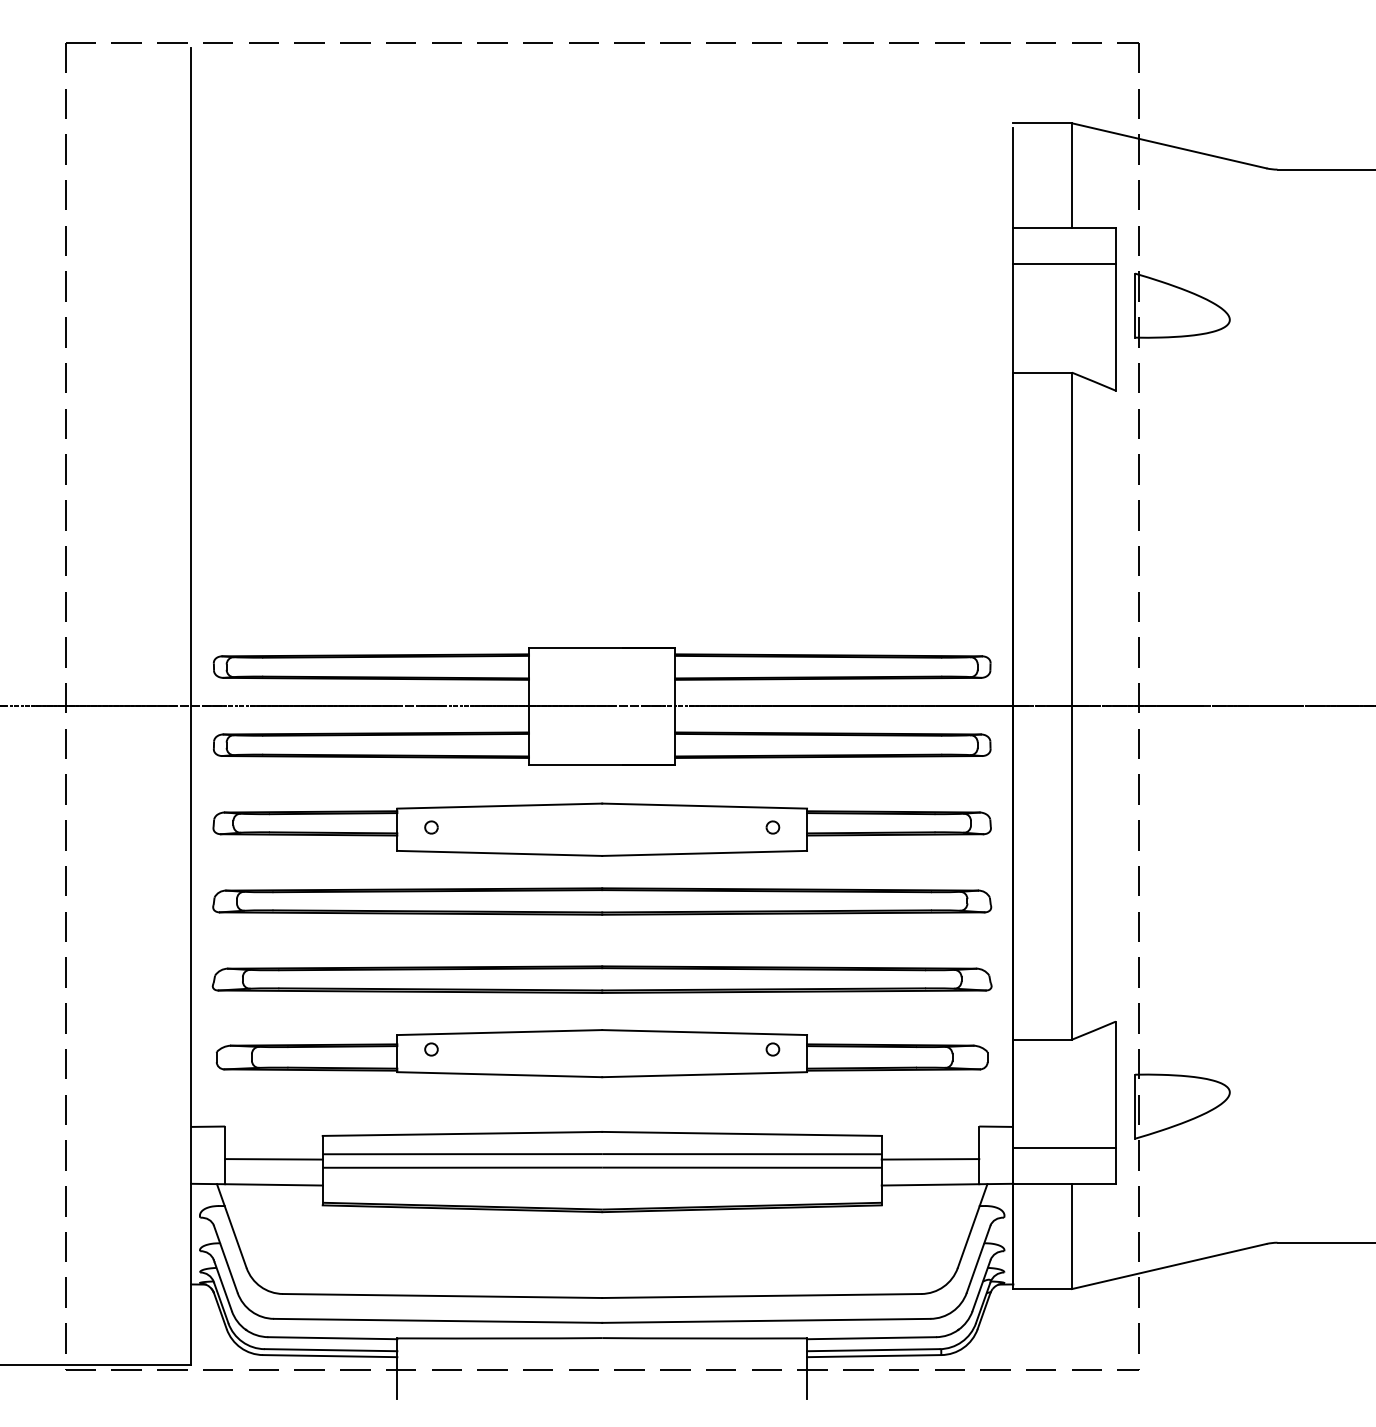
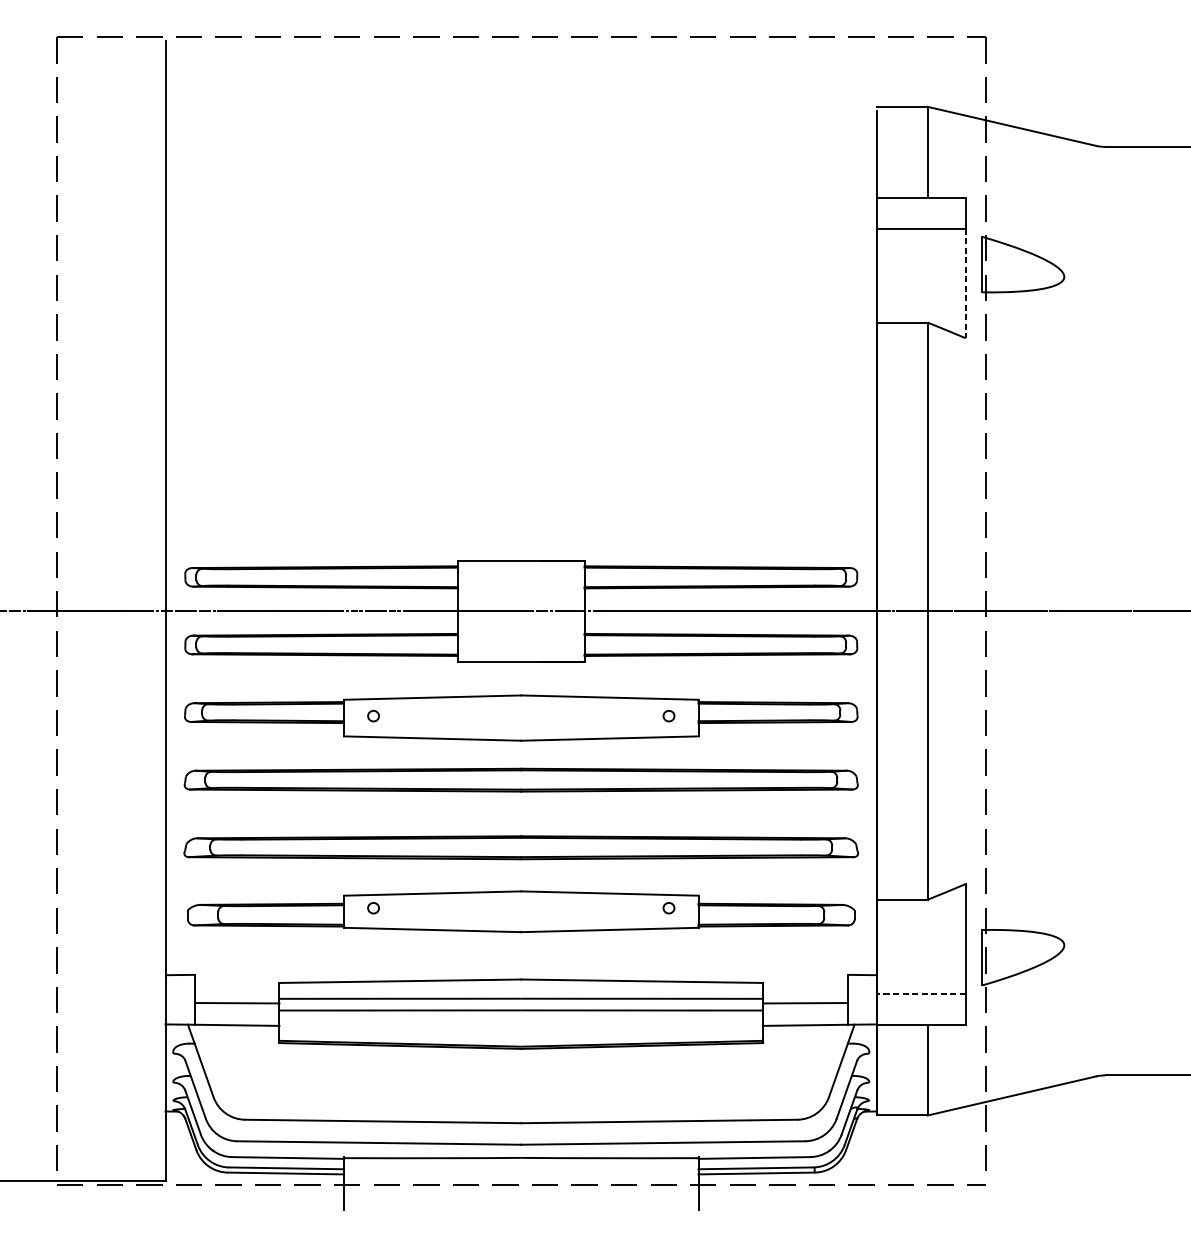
line: (1115, 327) -> (965, 283), solid -> dashed
line: (1064, 1148) -> (921, 993), solid -> dashed

